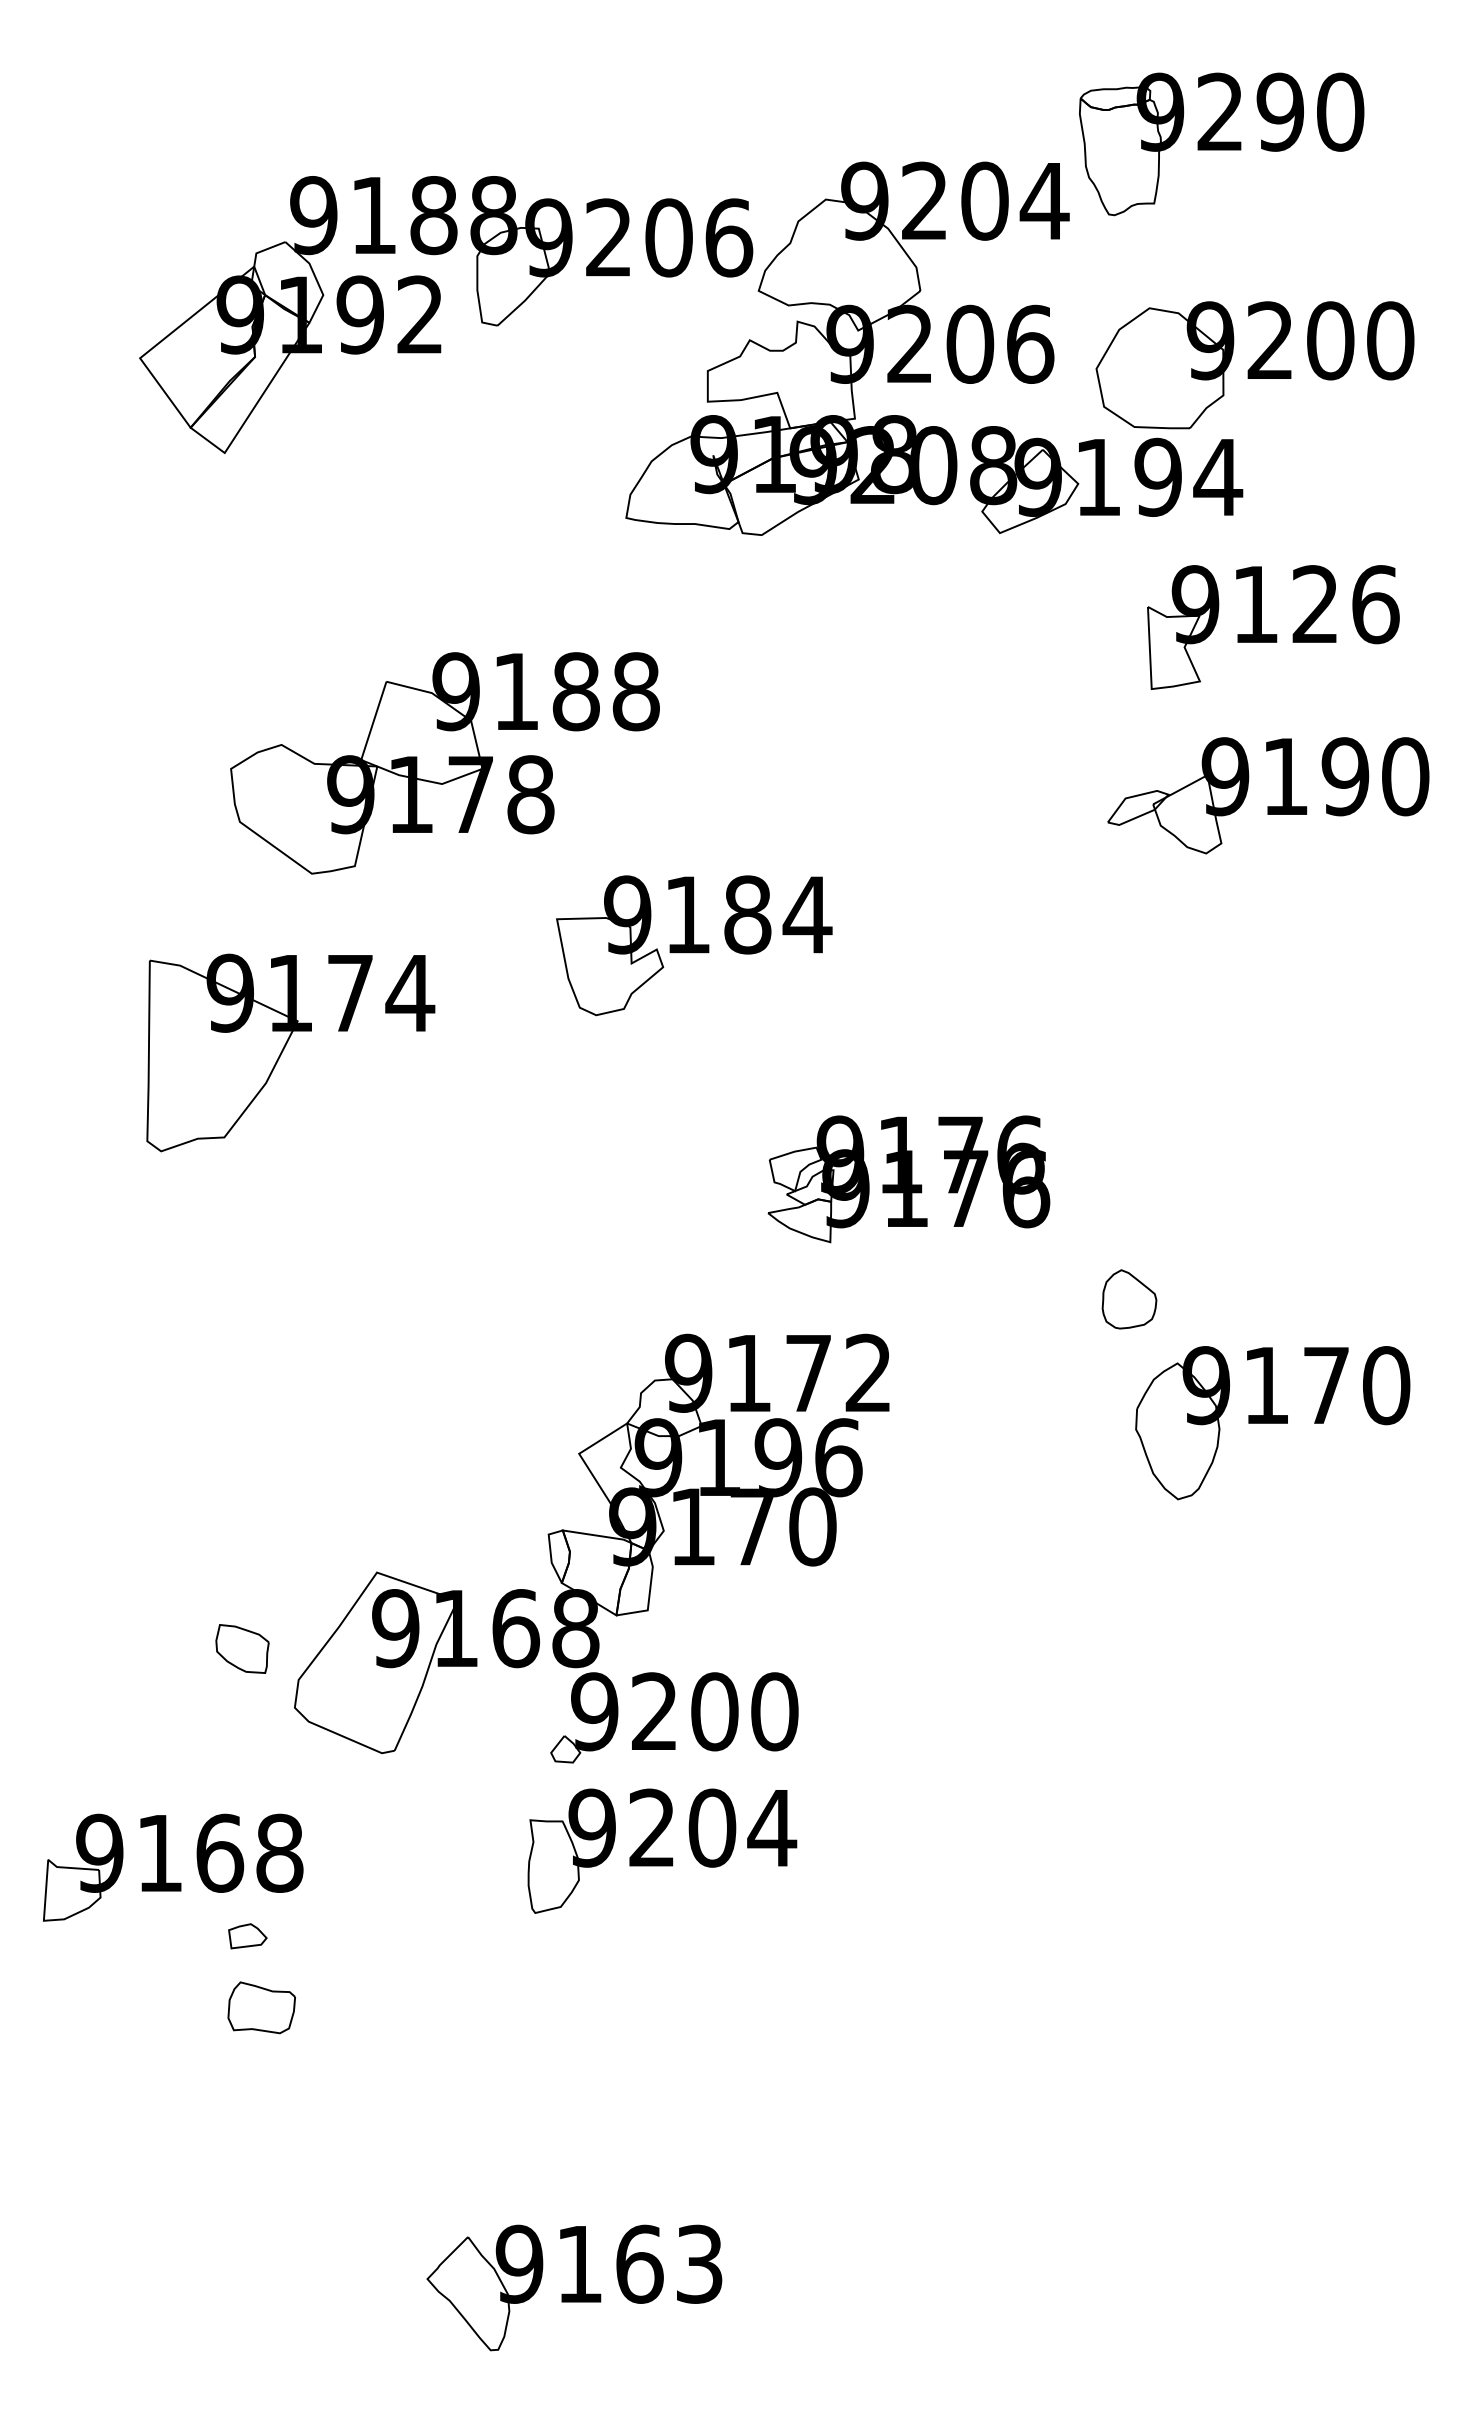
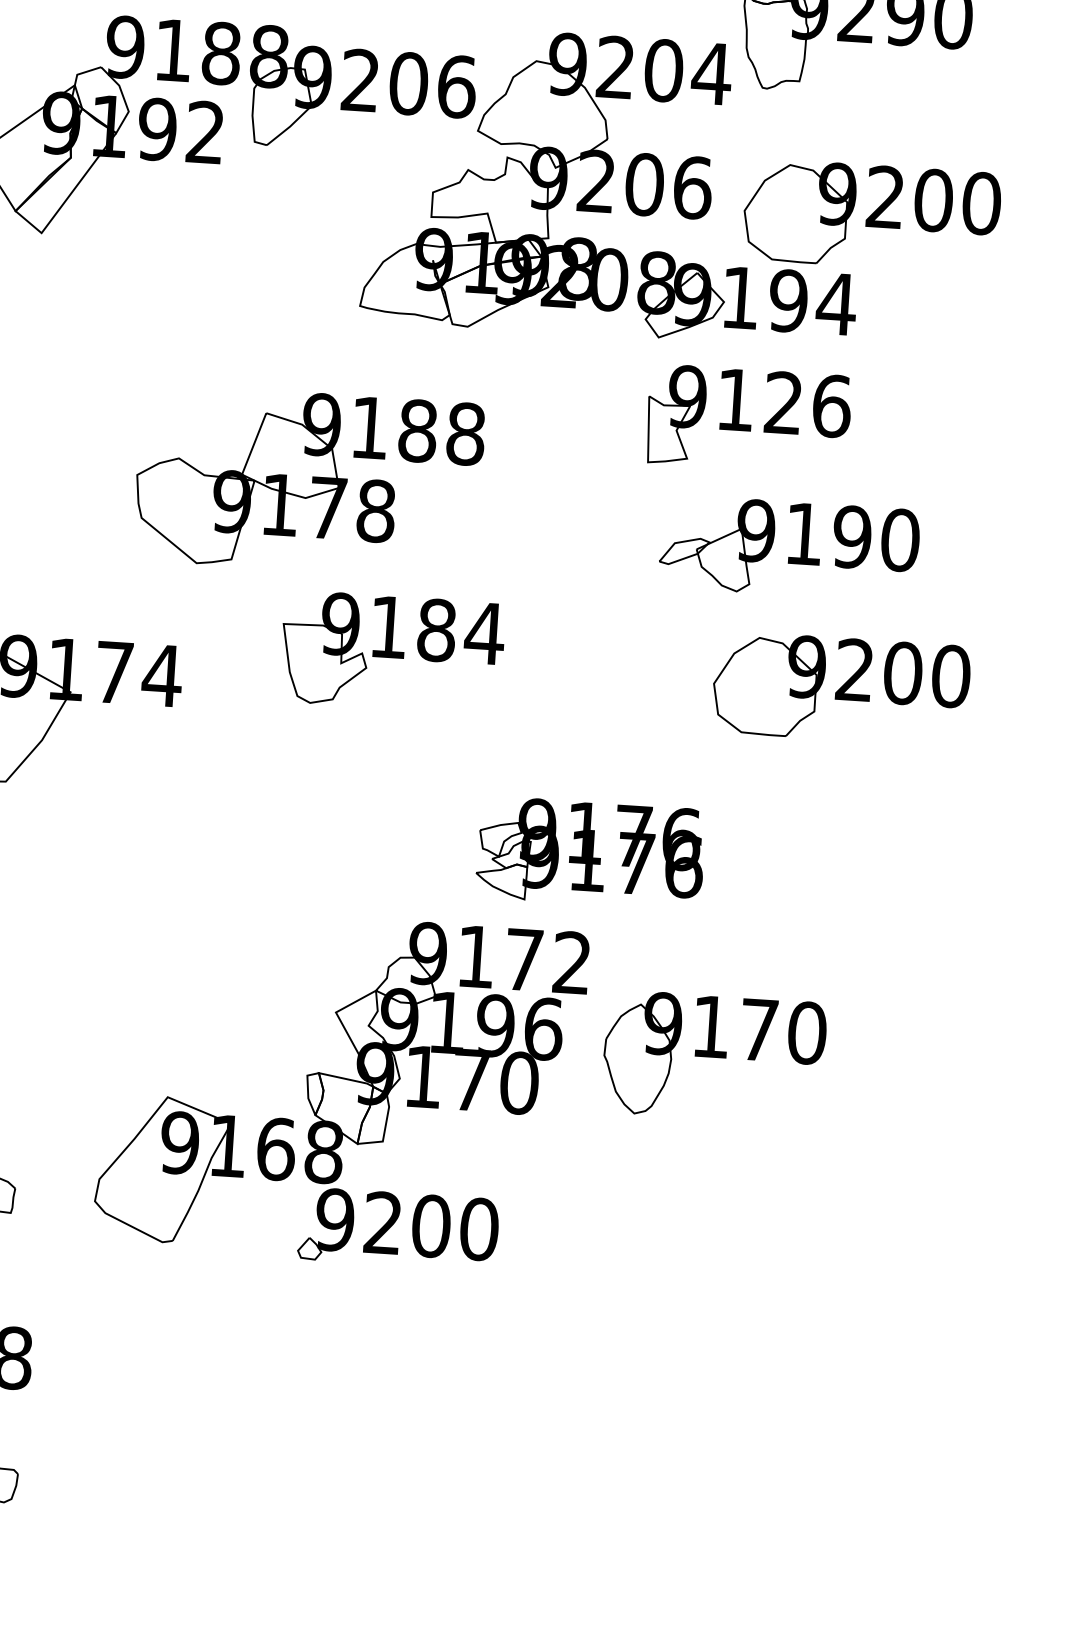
part: (1273, 634) -> (748, 424), moved
part: (444, 763) -> (308, 481), moved
part: (1268, 806) -> (789, 557), moved
part: (1254, 955) -> (840, 689), added
part: (908, 1179) -> (590, 853), moved
part: (1129, 1299) -> (722, 958), removed
part: (1272, 1423) -> (713, 1057), moved
part: (591, 1548) -> (340, 1089), moved
part: (662, 1857) -> (319, 1381), removed

